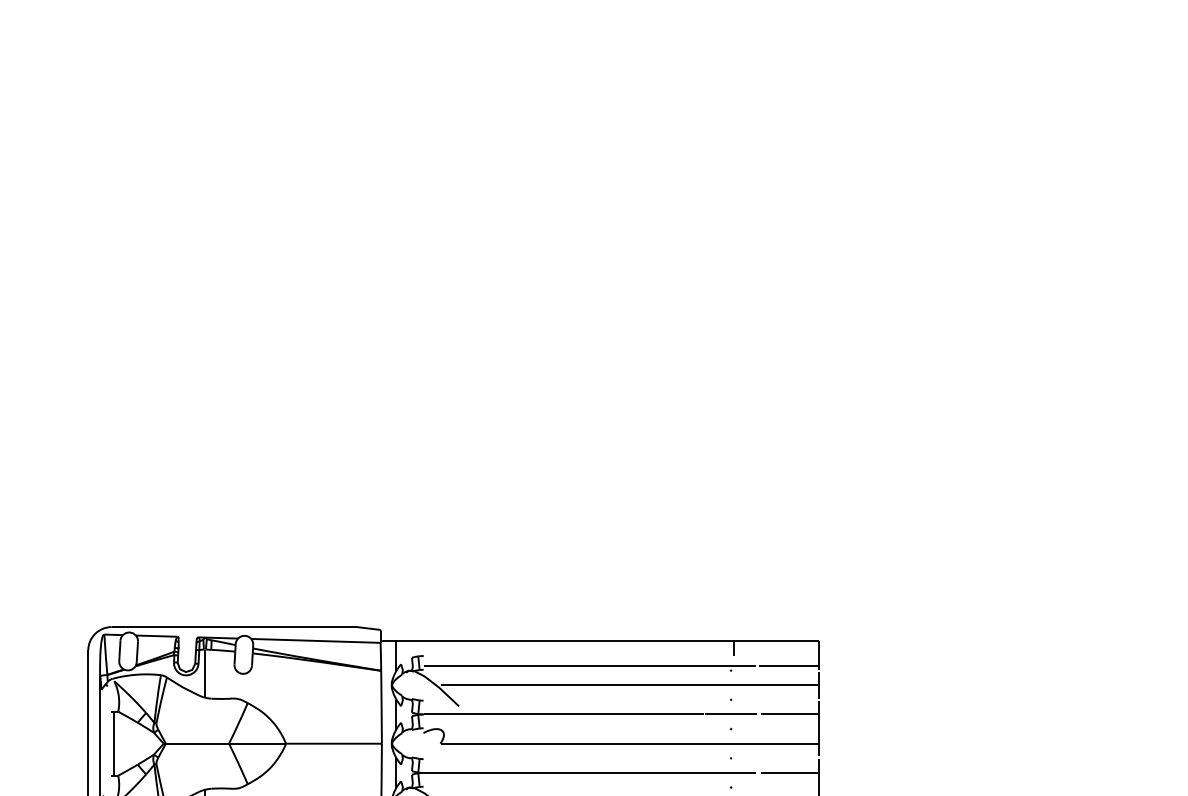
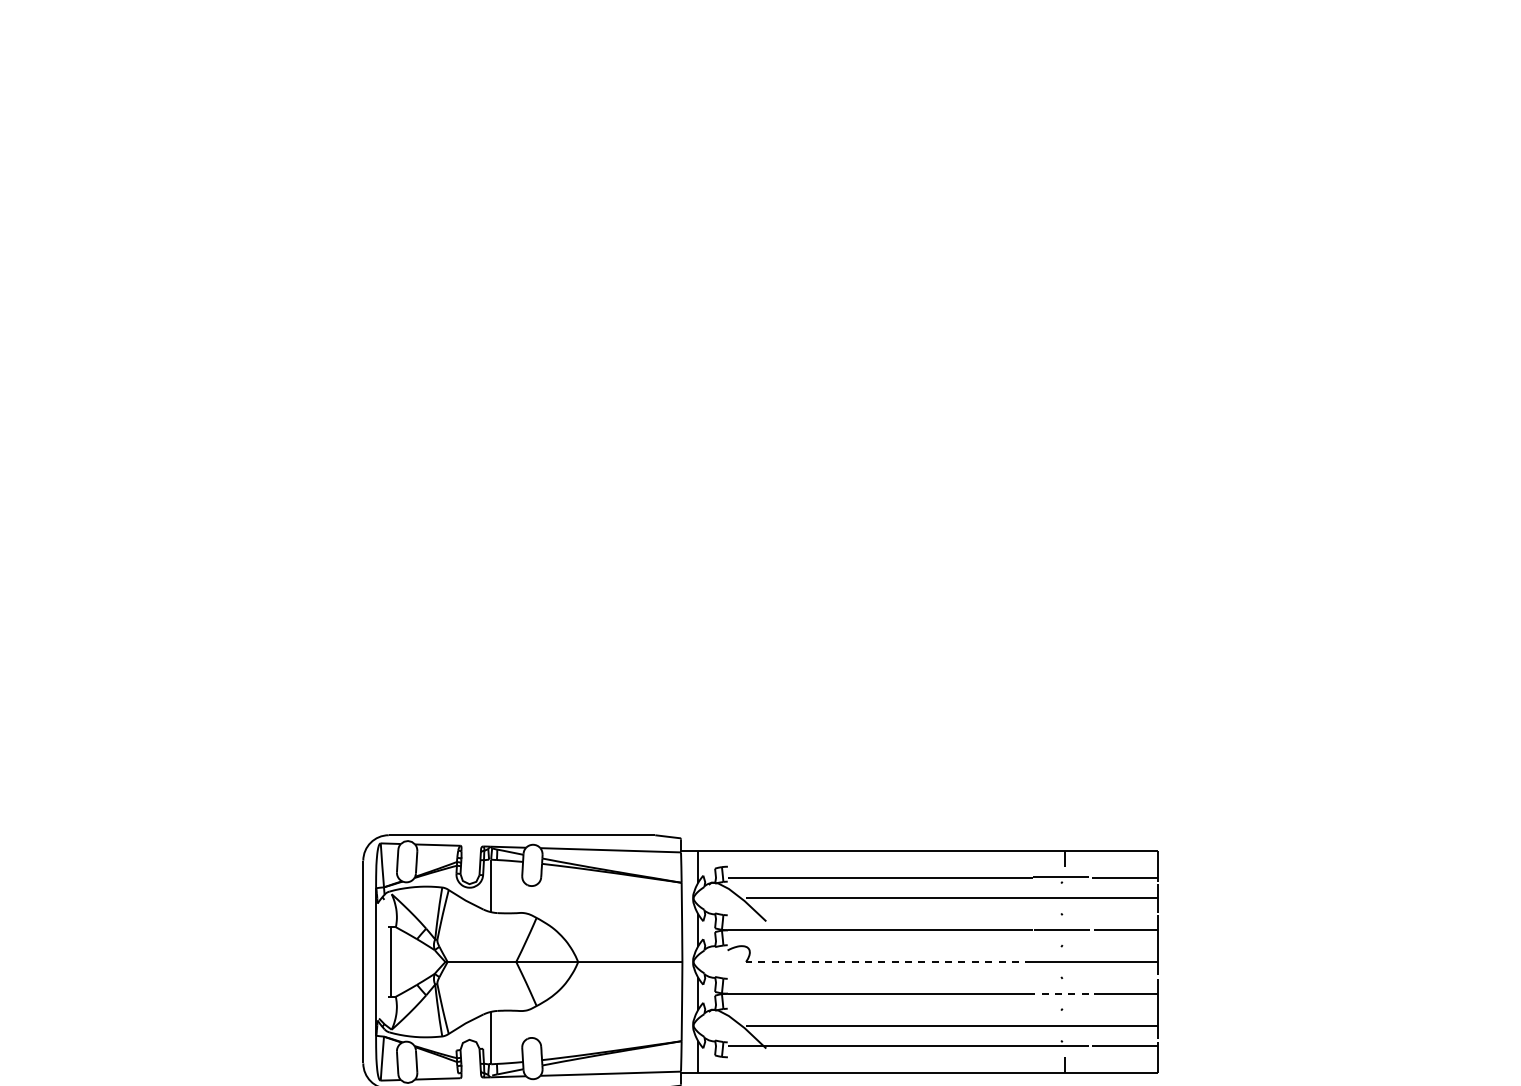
line: (571, 744) -> (888, 962), solid -> dashed
line: (729, 773) -> (1060, 994), solid -> dashed

